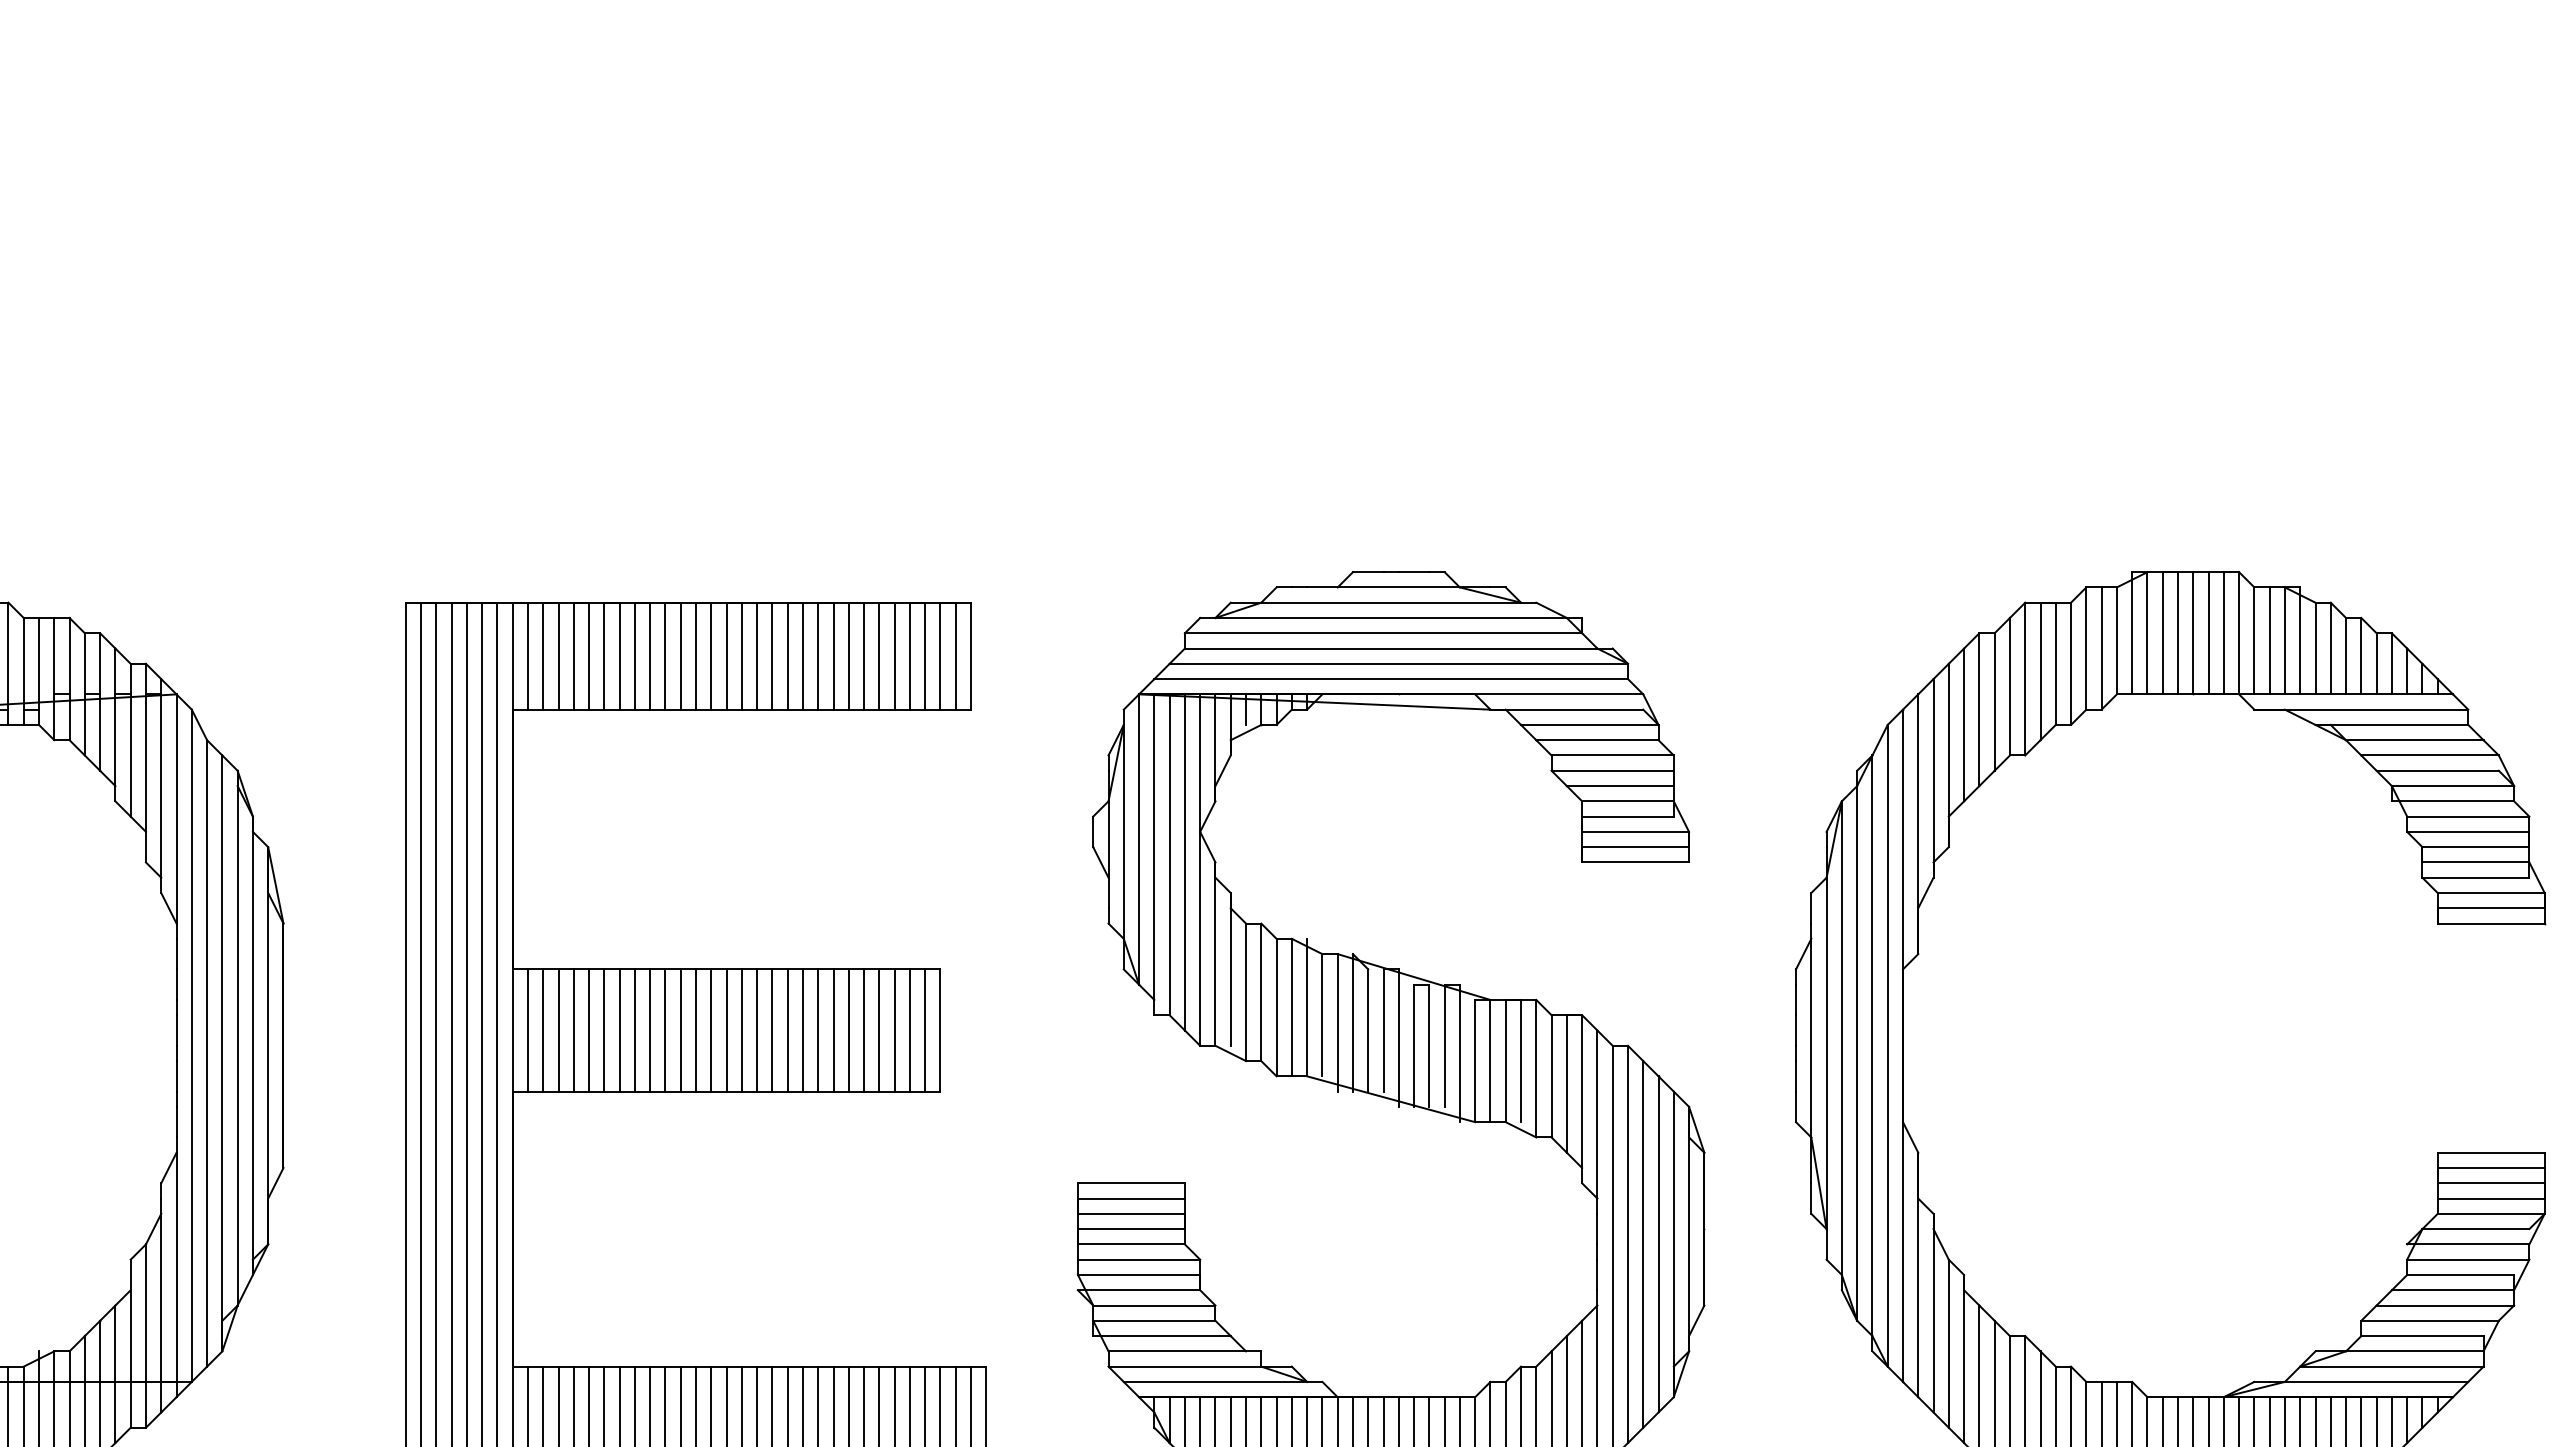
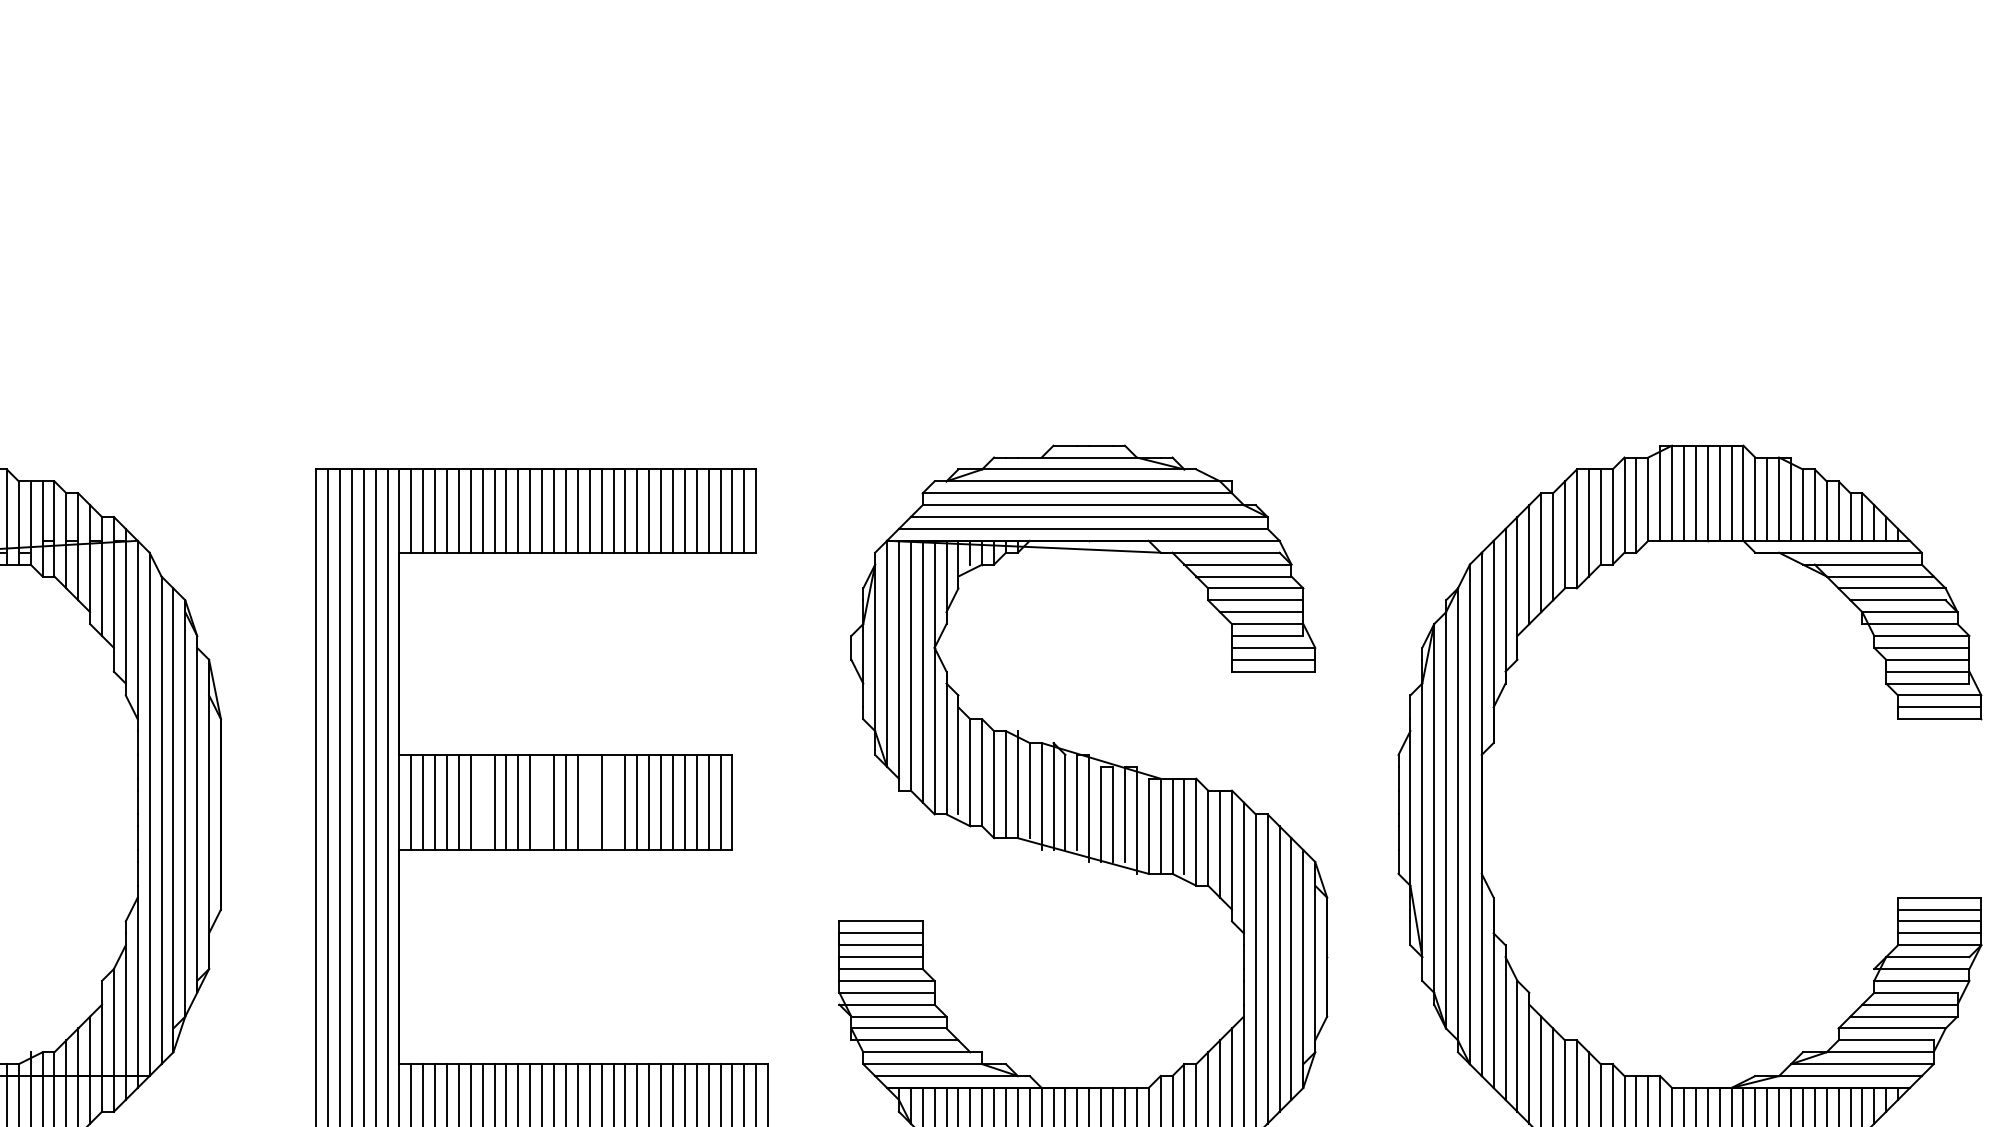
line: (619, 1030) -> (482, 802), removed
line: (696, 1030) -> (542, 802), removed
line: (757, 1030) -> (590, 802), removed
line: (787, 1030) -> (613, 802), removed

